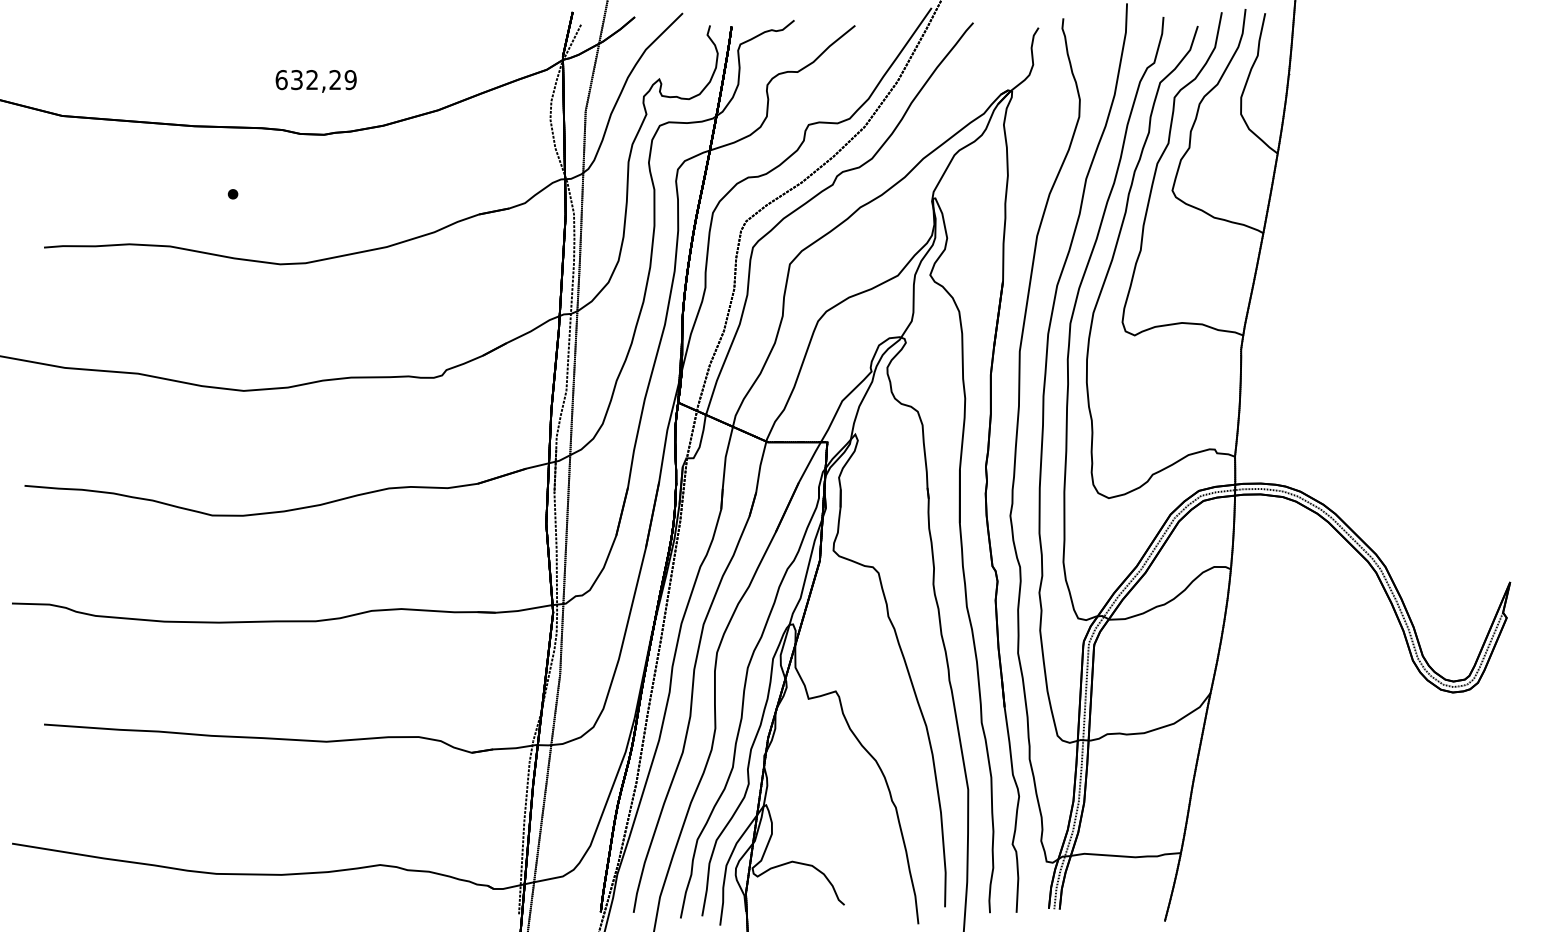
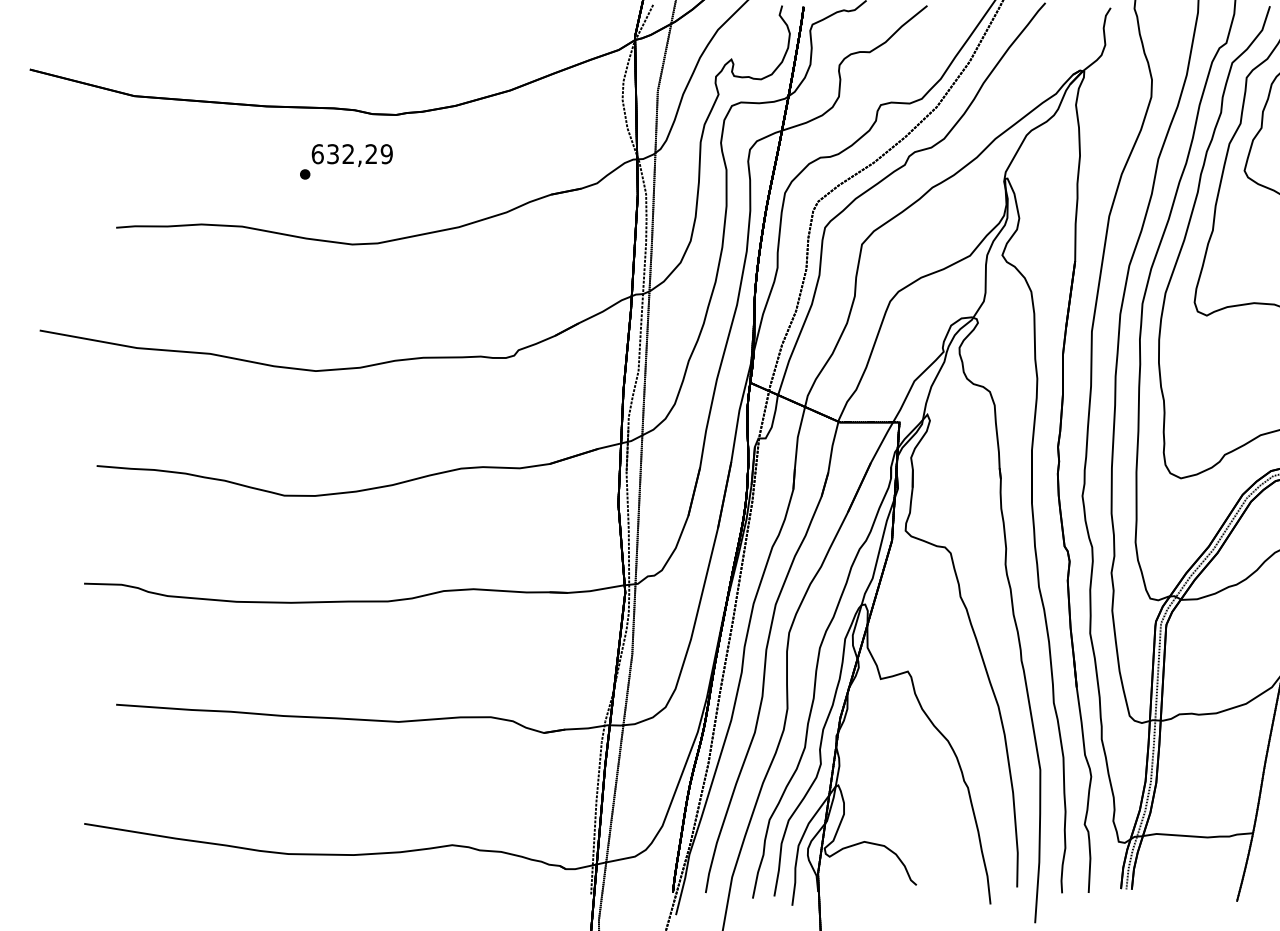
text: (315, 81) -> (351, 155), moved

